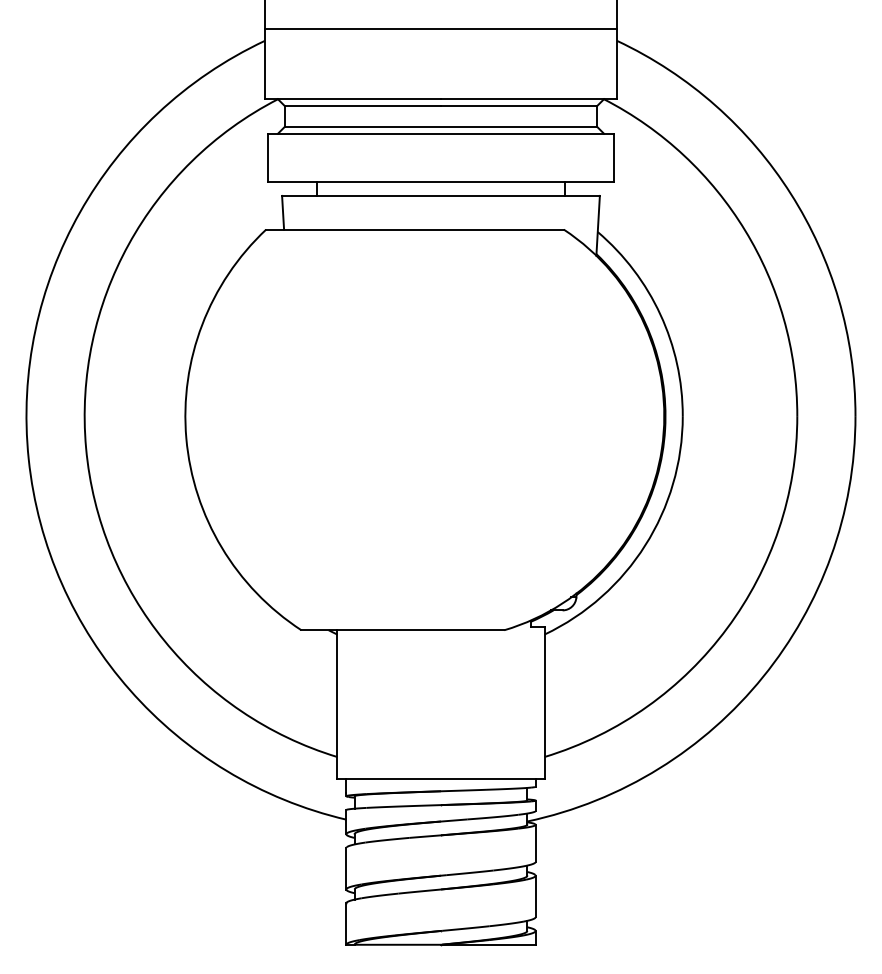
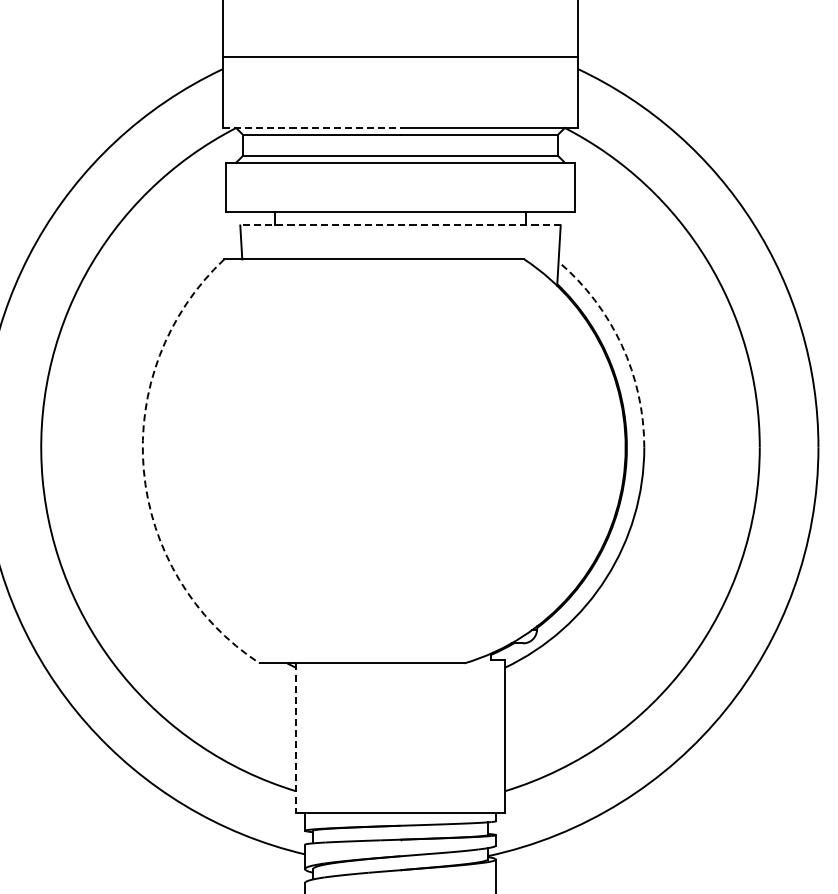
line: (353, 99) -> (312, 128), solid -> dashed
line: (440, 195) -> (400, 225), solid -> dashed
arc: (660, 314) -> (621, 345), solid -> dashed
arc: (186, 438) -> (143, 470), solid -> dashed
line: (337, 705) -> (296, 739), solid -> dashed

